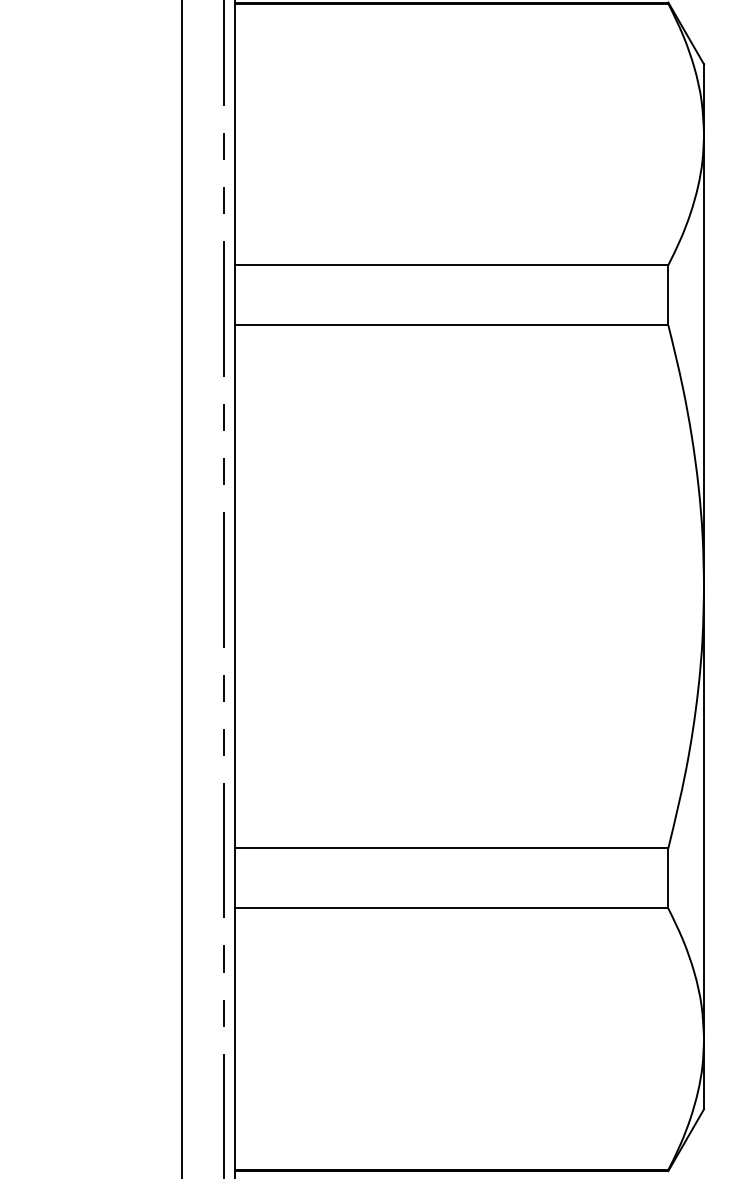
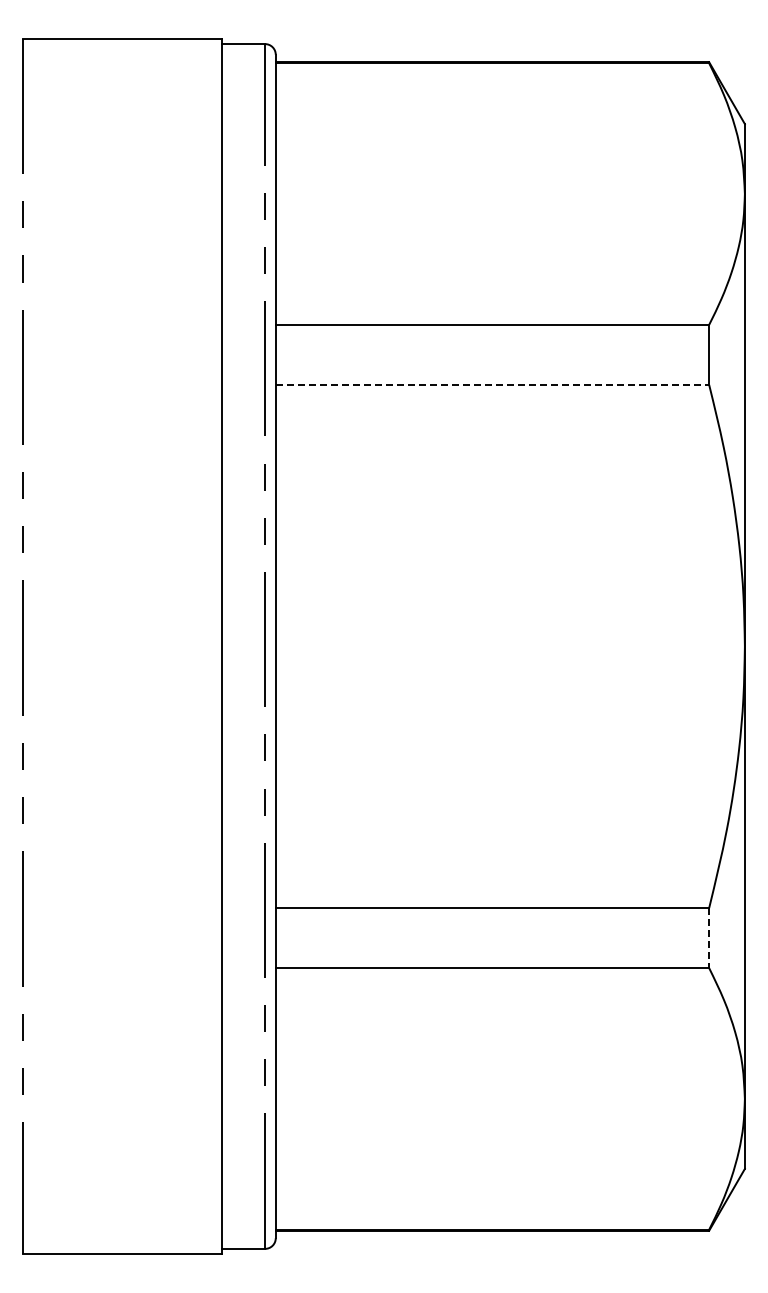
line: (451, 324) -> (492, 384), solid -> dashed
line: (668, 878) -> (709, 938), solid -> dashed

